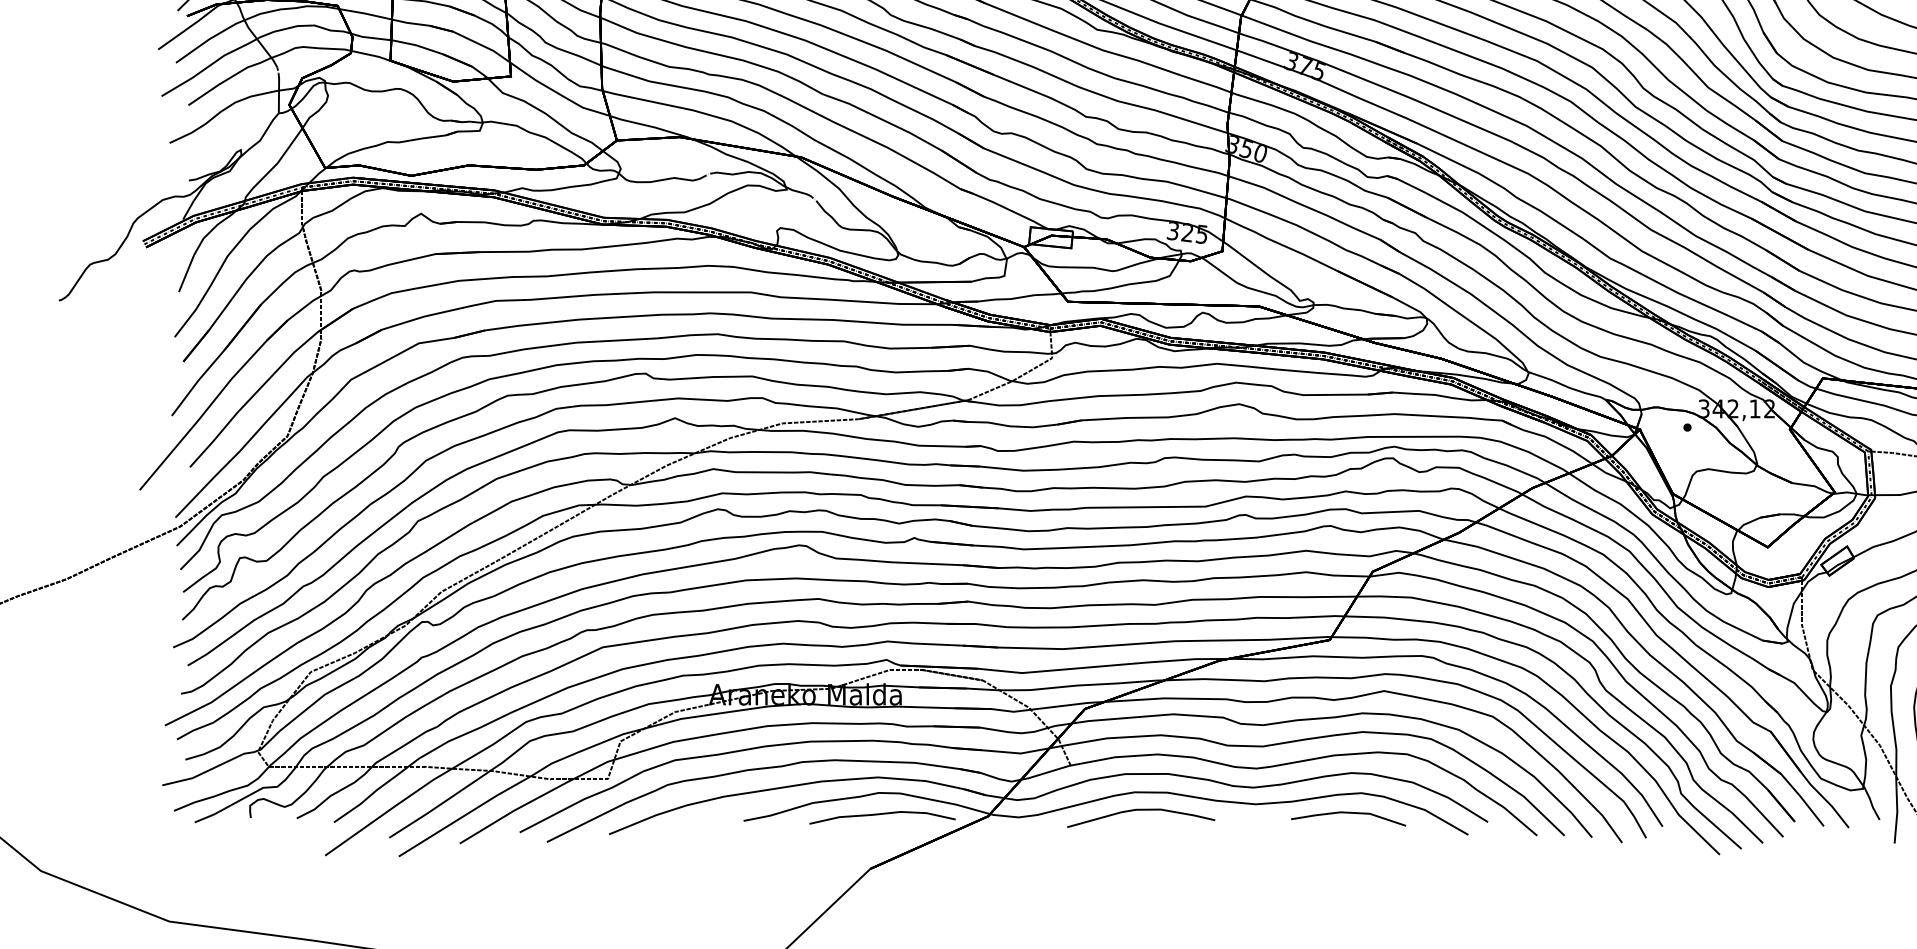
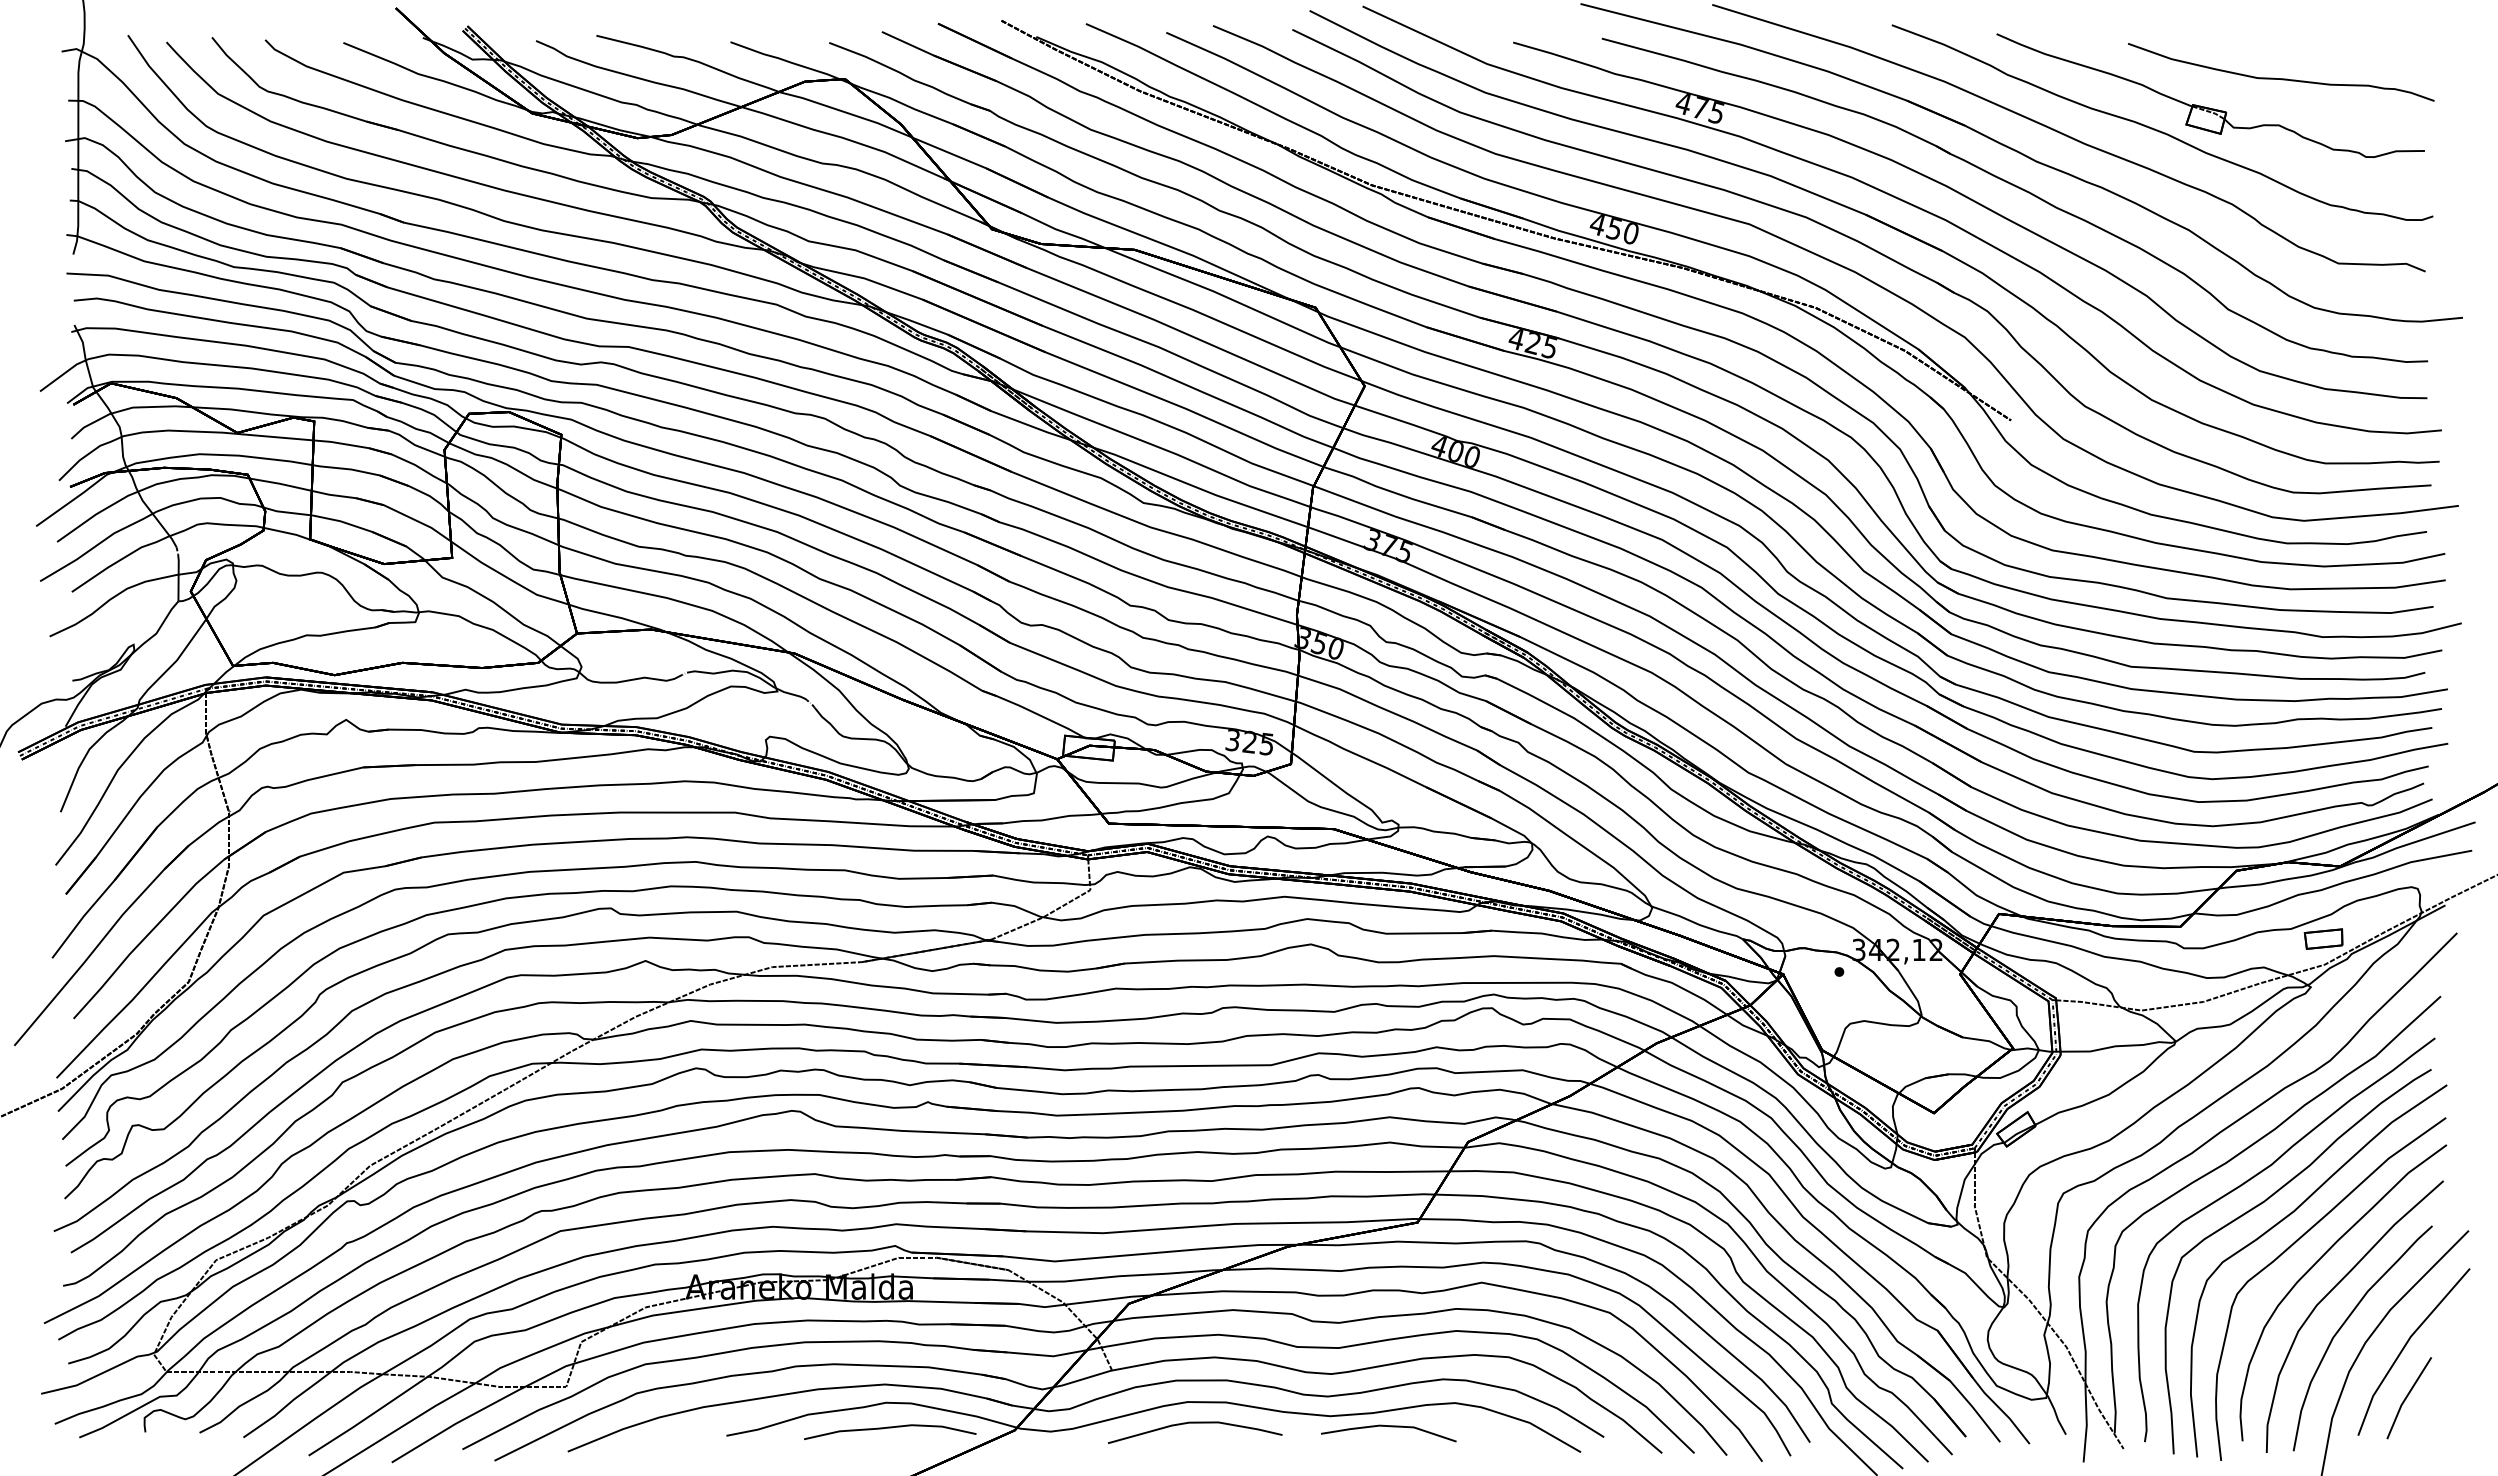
line: (1350, 813) -> (1390, 1427), moved

